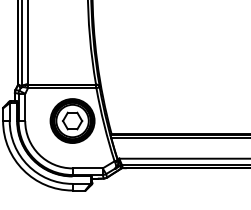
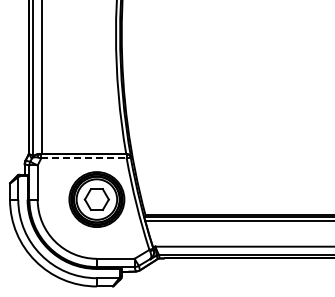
line: (61, 88) -> (83, 158), solid -> dashed

